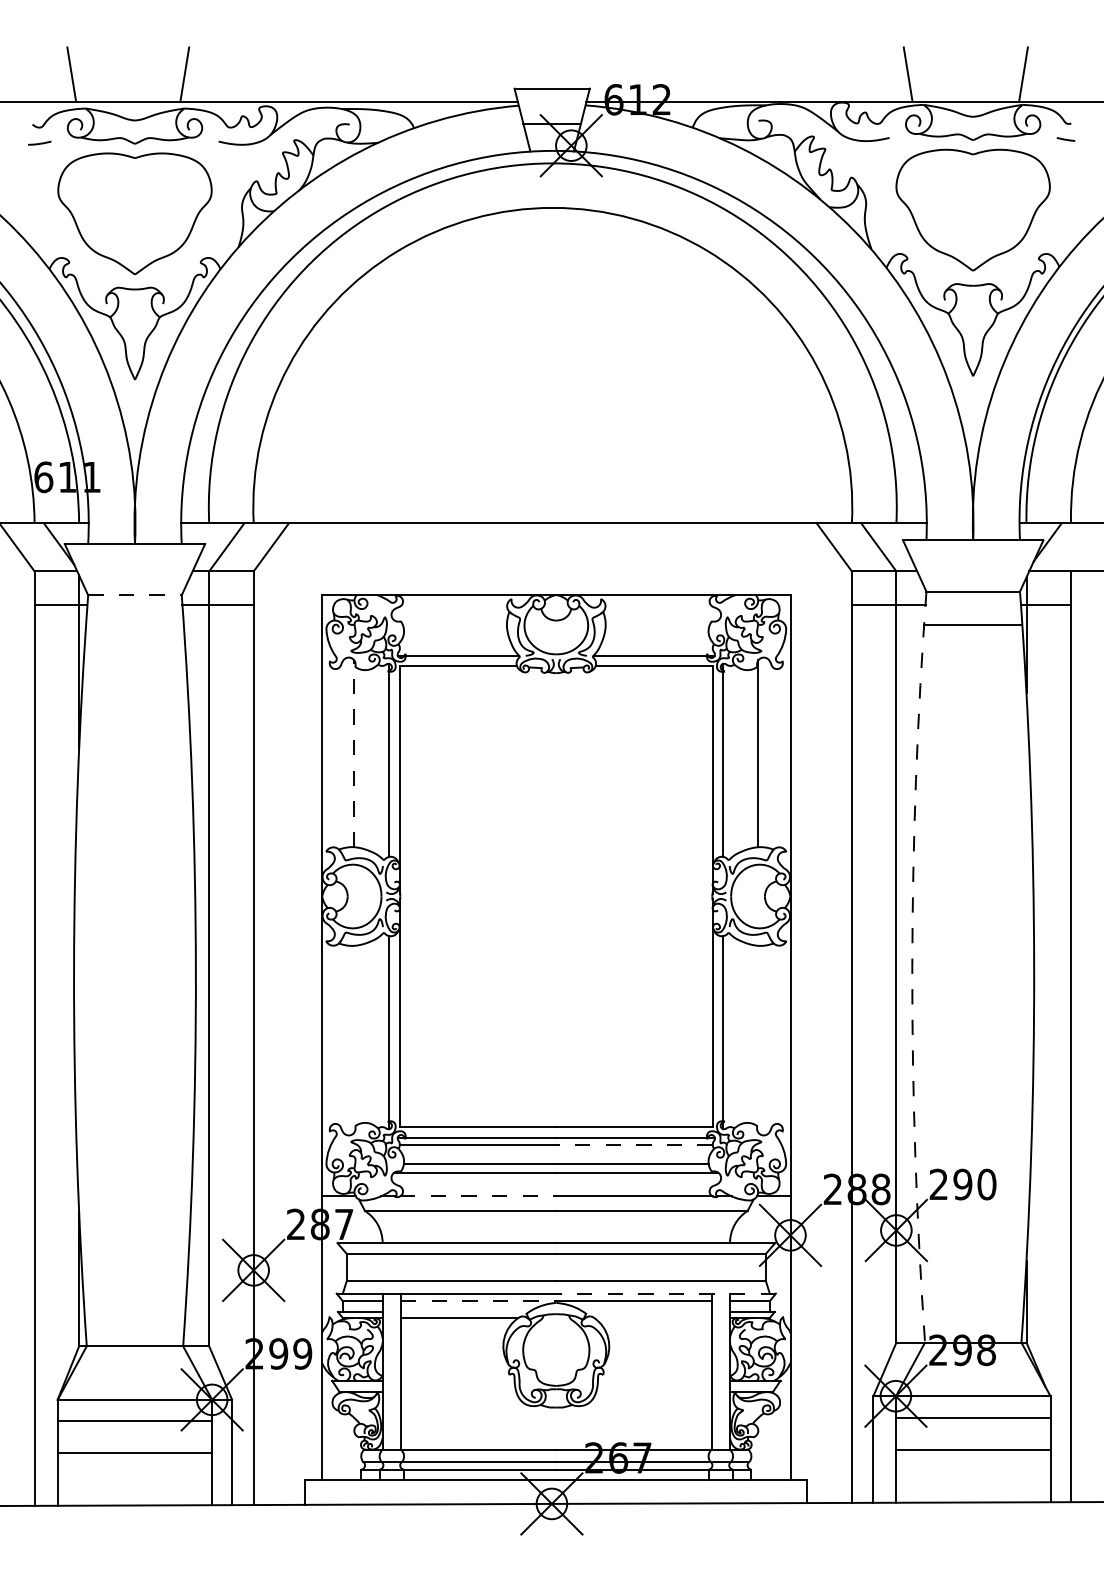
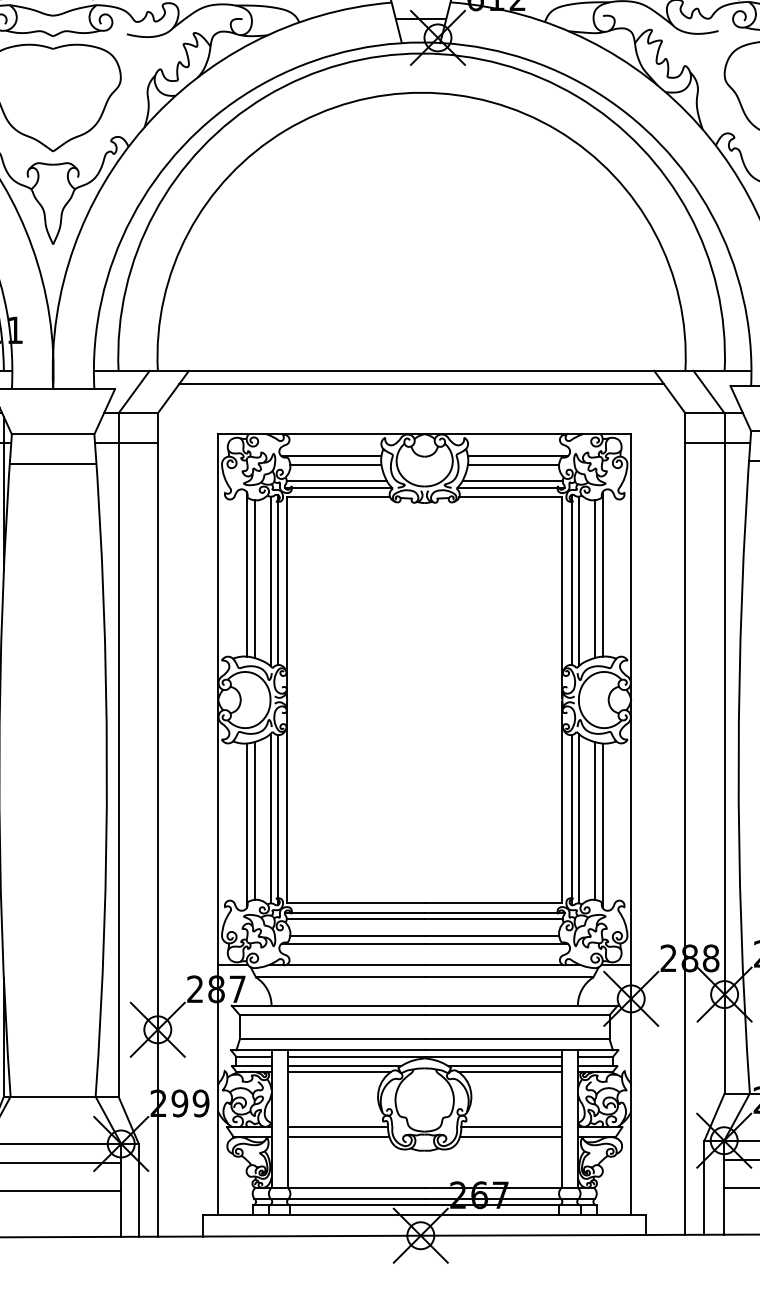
line: (552, 538) -> (421, 384), added
line: (134, 595) -> (52, 434), dashed -> solid
line: (450, 620) -> (331, 456), added
line: (661, 620) -> (517, 456), added
line: (134, 628) -> (52, 463), added
line: (455, 629) -> (335, 464), added
line: (656, 629) -> (513, 464), added
line: (456, 647) -> (336, 480), added
line: (655, 647) -> (512, 480), added
line: (354, 753) -> (246, 573), dashed -> solid
line: (363, 759) -> (254, 579), added
line: (749, 759) -> (595, 579), added
line: (381, 761) -> (270, 580), added
line: (730, 761) -> (578, 580), added
arc: (912, 967) -> (738, 762), dashed -> solid
line: (381, 1030) -> (270, 818), added
line: (730, 1030) -> (578, 818), added
line: (363, 1033) -> (254, 820), added
line: (749, 1033) -> (595, 820), added
line: (354, 1038) -> (246, 825), added
line: (758, 1038) -> (603, 825), added
line: (634, 1145) -> (493, 919), dashed -> solid
line: (478, 1196) -> (356, 964), dashed -> solid
line: (666, 1293) -> (521, 1050), dashed -> solid
line: (478, 1301) -> (356, 1057), dashed -> solid
line: (465, 1311) -> (344, 1066), added
line: (647, 1311) -> (505, 1066), added
line: (652, 1318) -> (509, 1072), added
line: (457, 1380) -> (337, 1126), added
line: (654, 1380) -> (511, 1126), added
line: (458, 1391) -> (338, 1136), added
line: (653, 1391) -> (510, 1136), added

